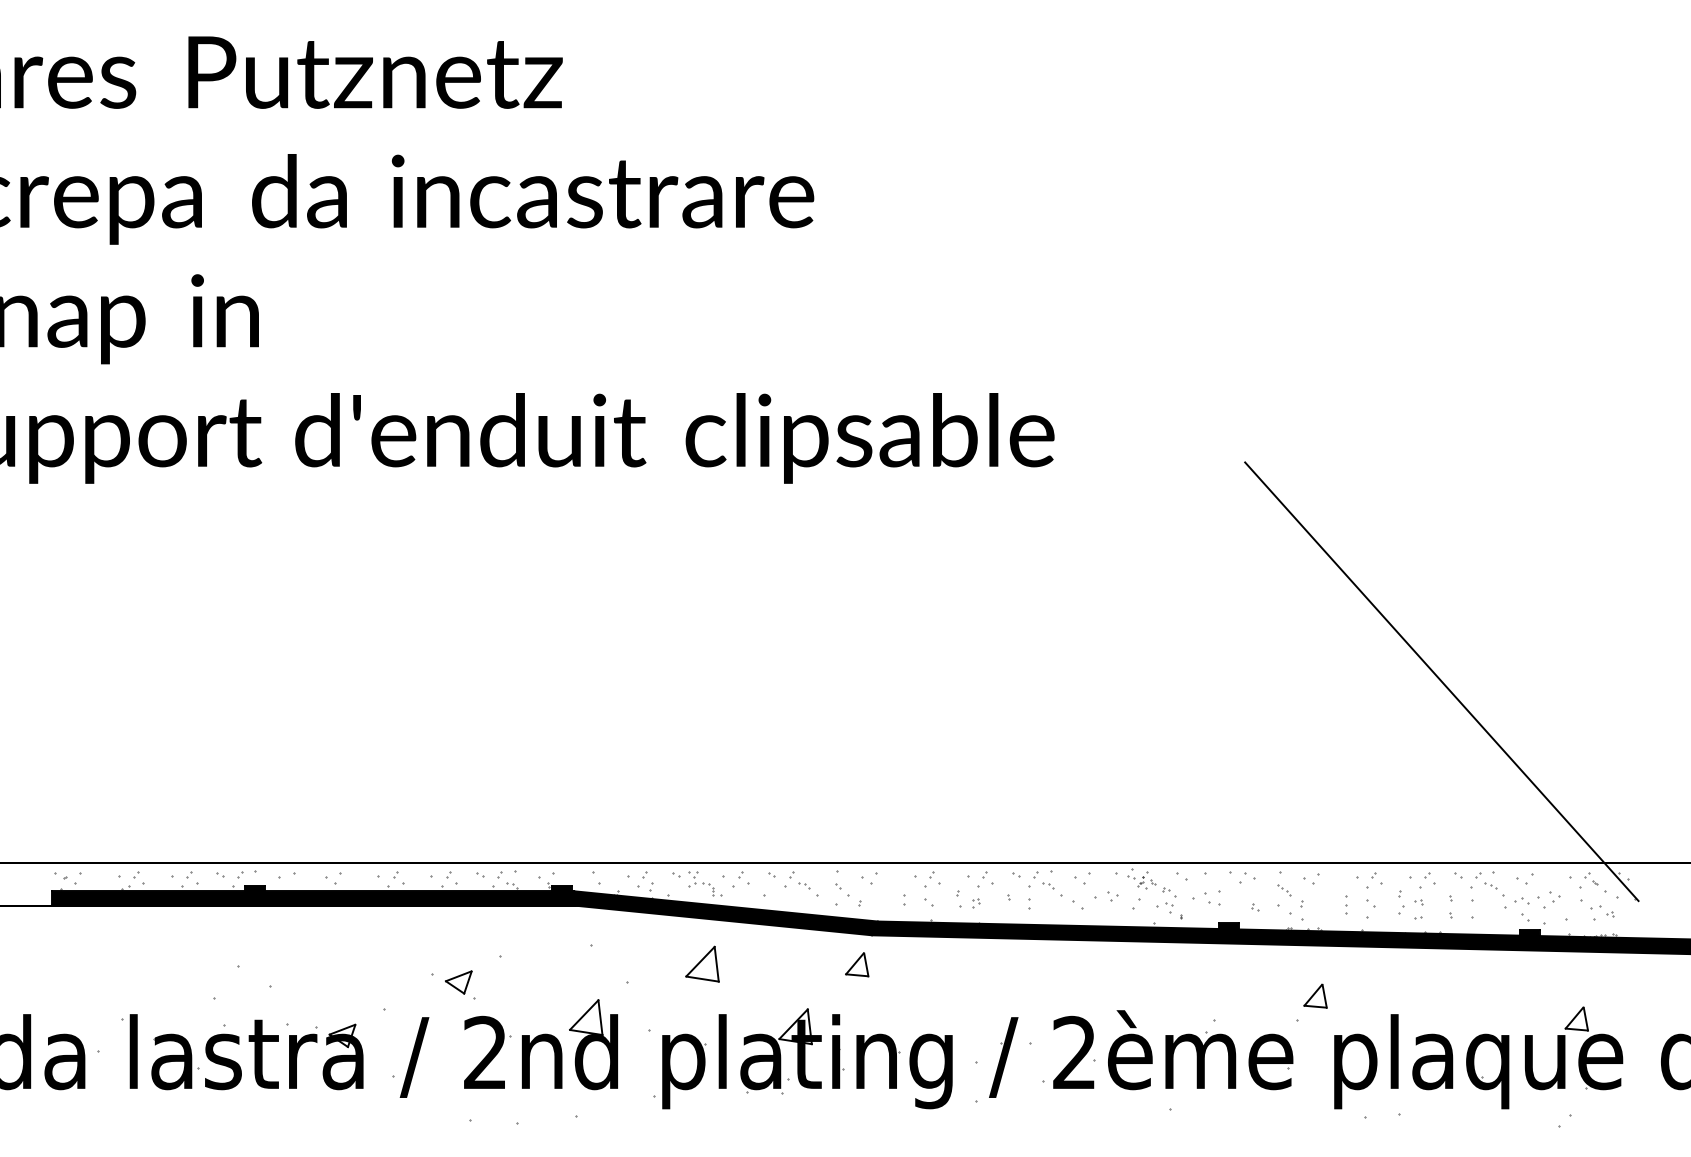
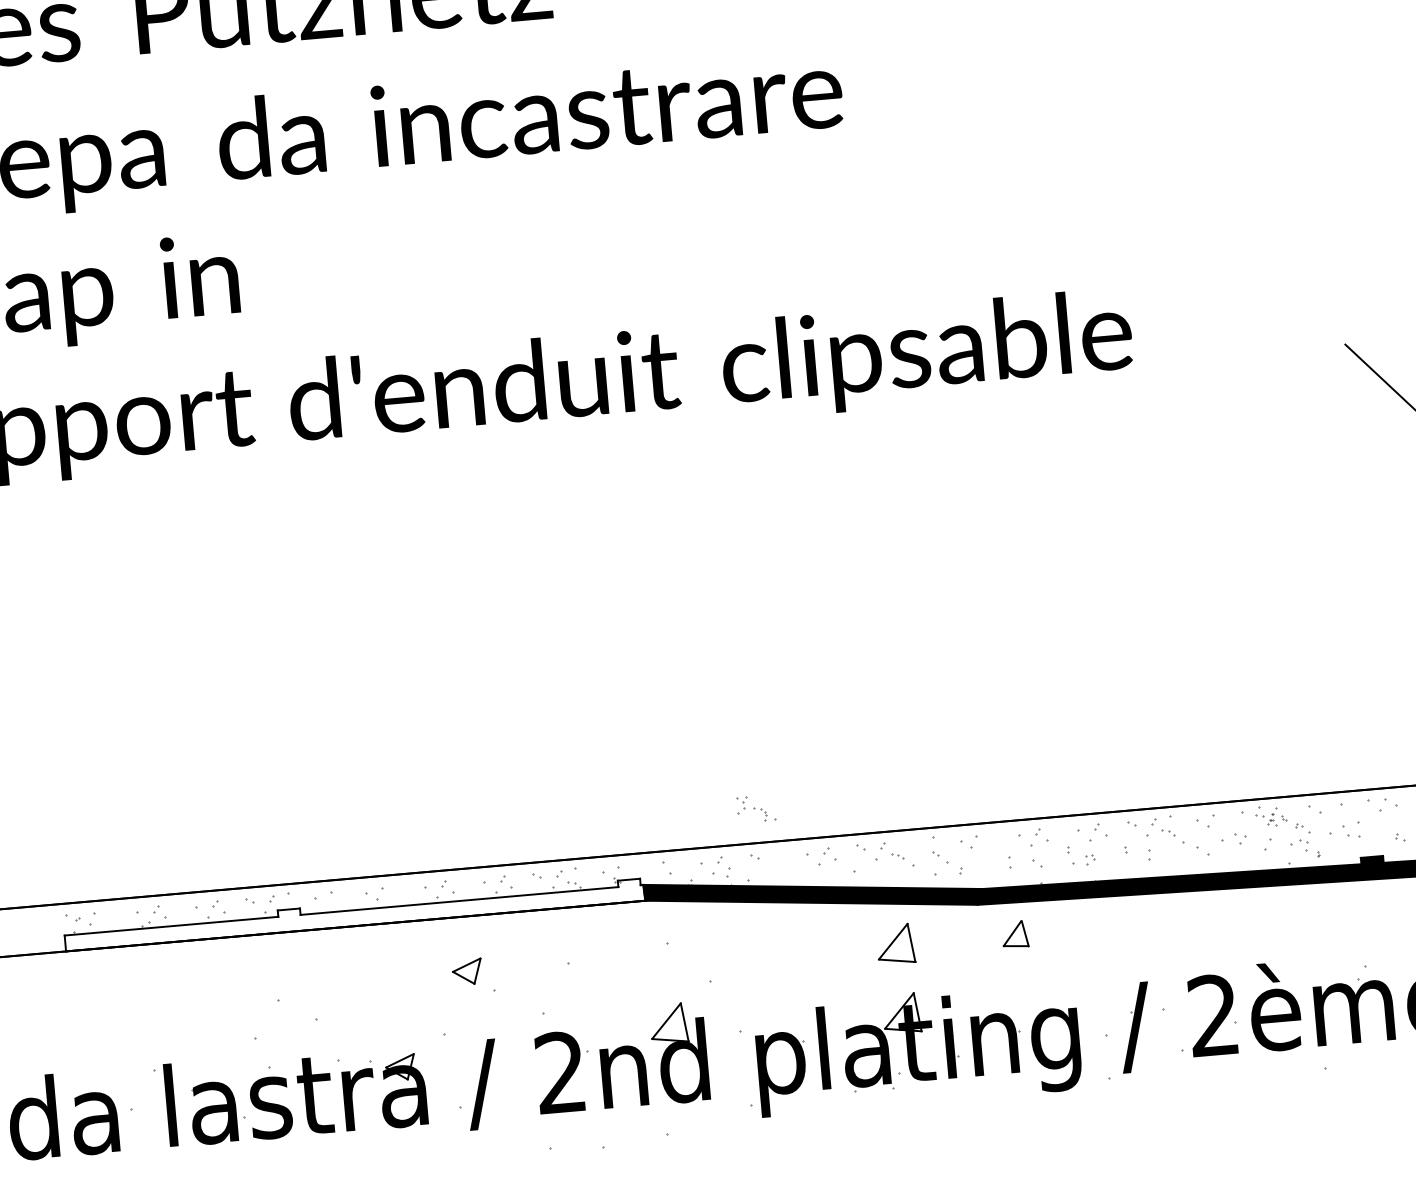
part: (705, 883) -> (756, 808), moved
fill: (313, 895) -> (354, 914), removed
part: (702, 963) -> (895, 943), moved
part: (857, 964) -> (1015, 934), moved
part: (458, 982) -> (467, 972), moved

